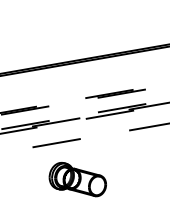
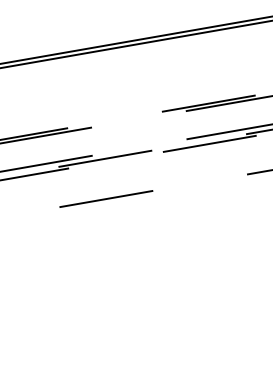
part: (77, 179) -> (146, 269), removed

